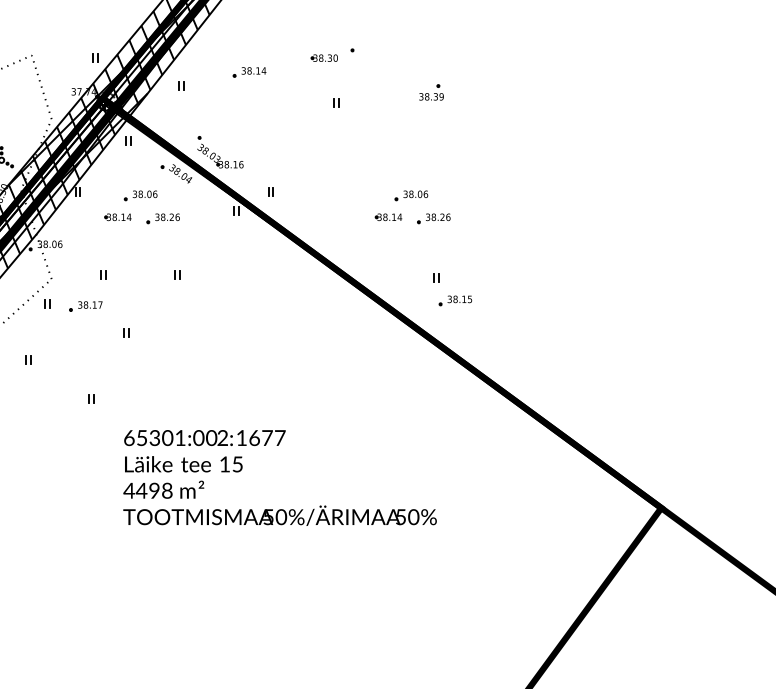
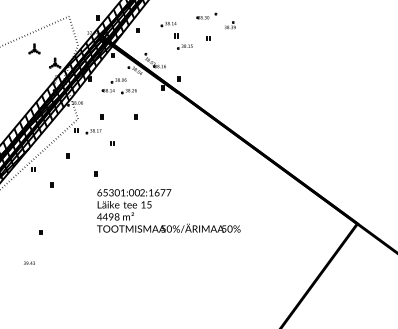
part: (430, 92) -> (229, 25), moved
part: (410, 208) -> (242, 86), removed
part: (451, 289) -> (183, 41), moved
text: (279, 476) -> (168, 210), moved

